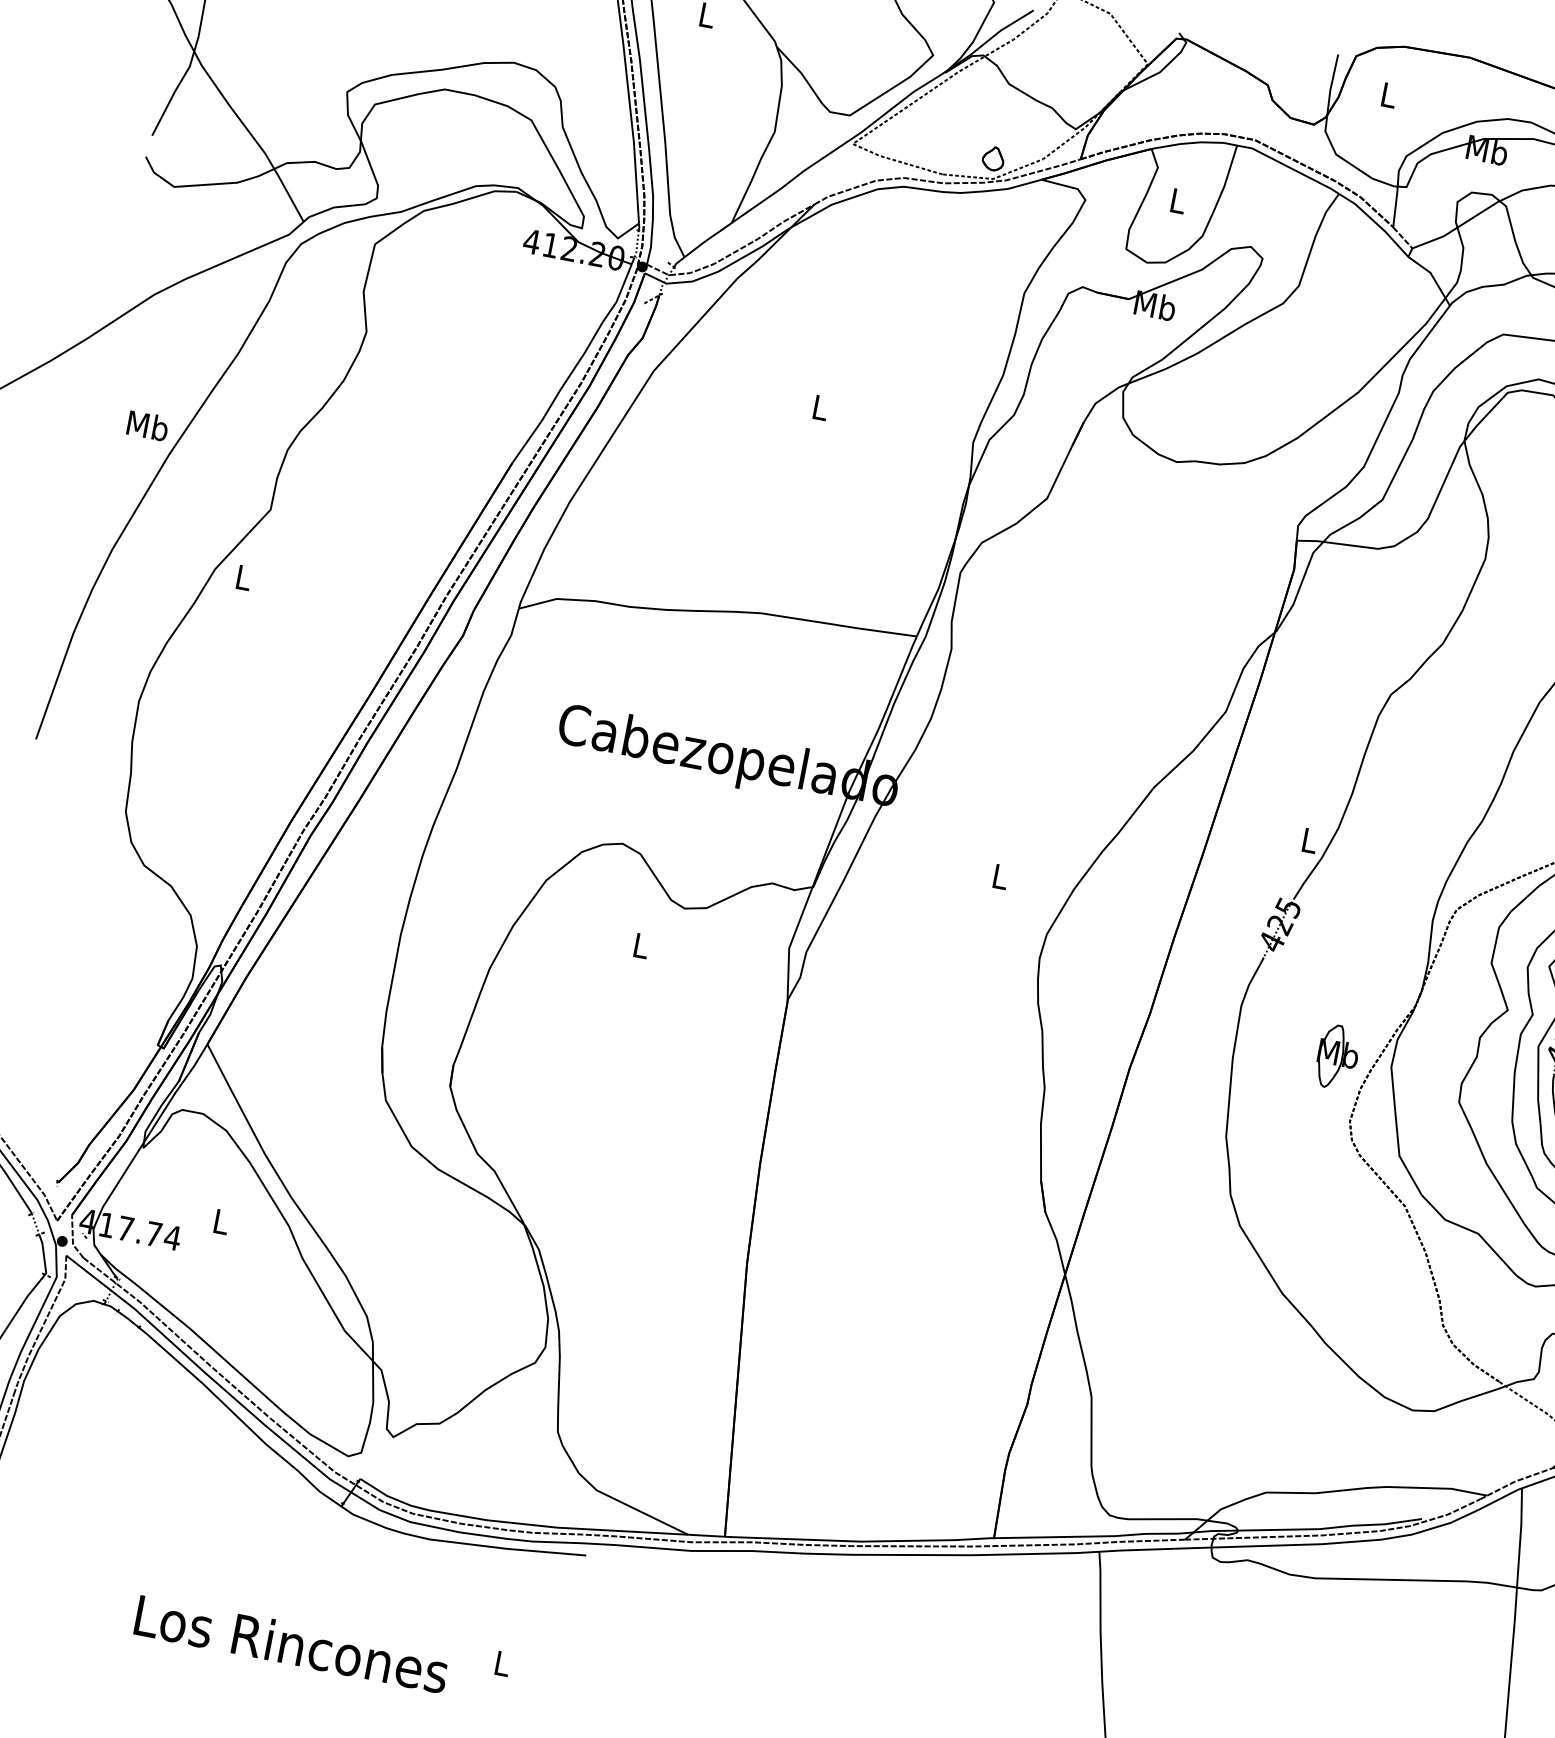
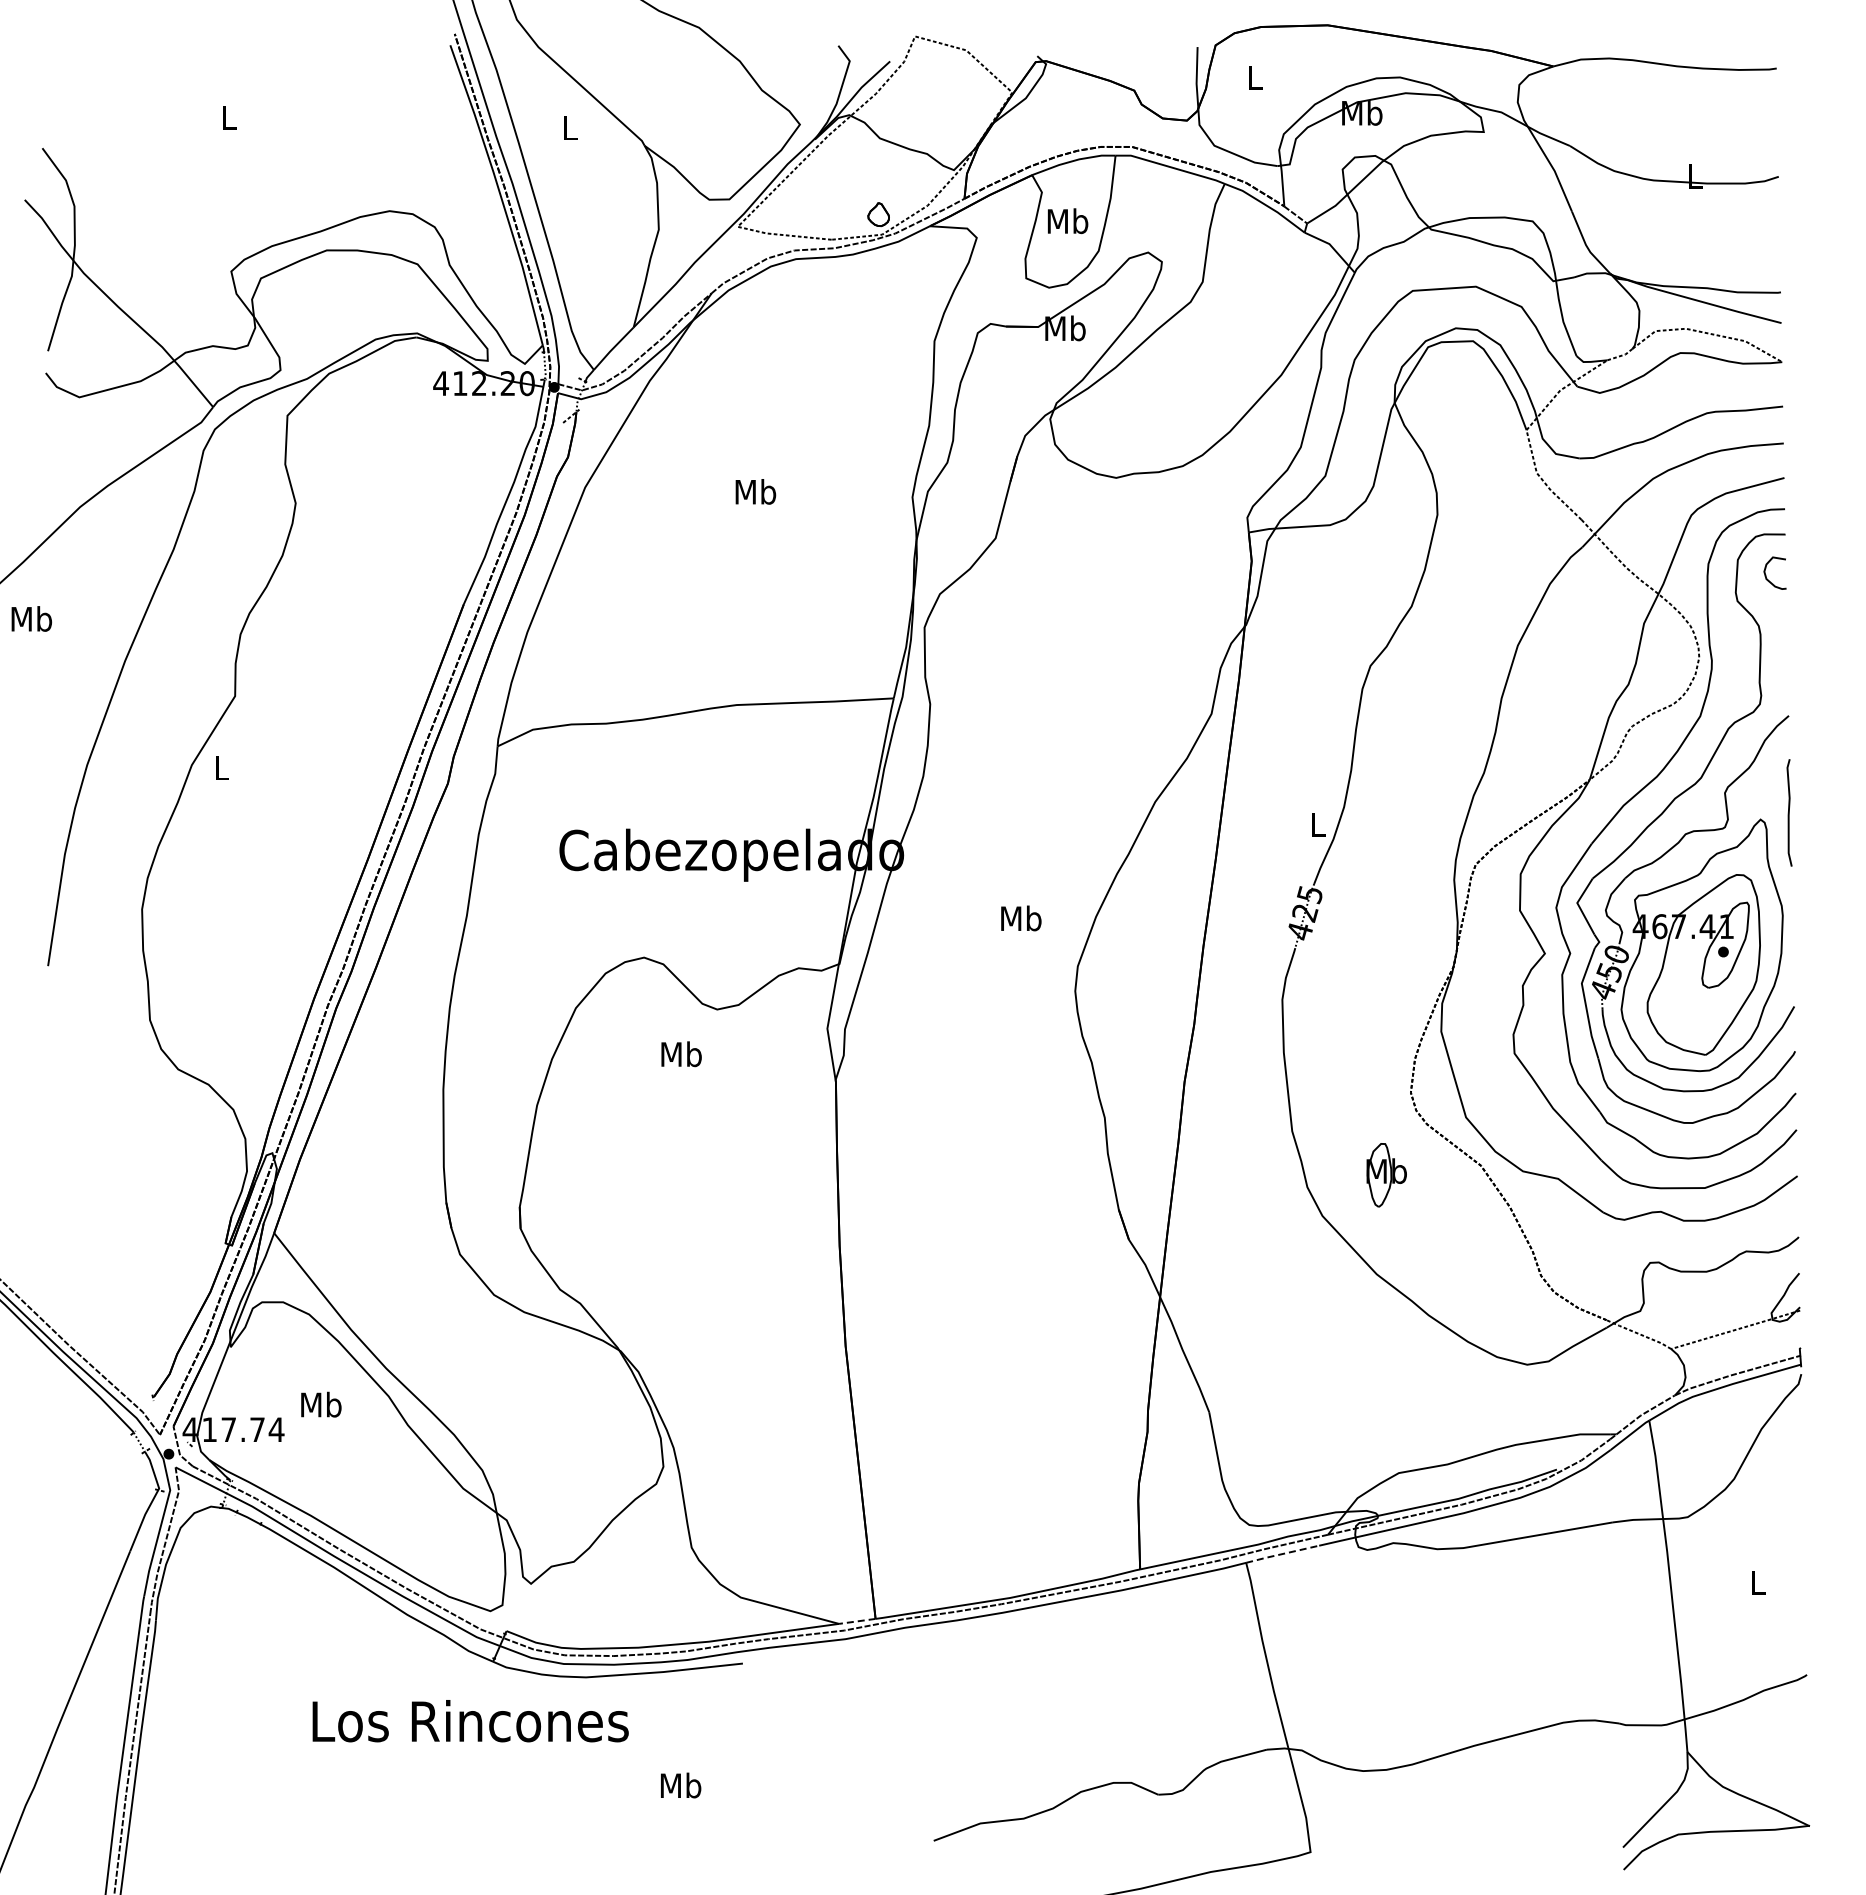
text: (1177, 201) -> (1067, 221), L -> Mb
text: (820, 407) -> (755, 491), L -> Mb
text: (147, 425) -> (31, 618), moved
text: (1000, 876) -> (1021, 918), L -> Mb
text: (641, 945) -> (681, 1054), L -> Mb
part: (1337, 1057) -> (1386, 1175), moved
text: (221, 1221) -> (321, 1404), L -> Mb
line: (705, 1535) -> (856, 1621), solid -> dashed
line: (1136, 1550) -> (1282, 1554), solid -> dashed
text: (291, 1644) -> (470, 1721), moved
text: (501, 1663) -> (680, 1785), L -> Mb

